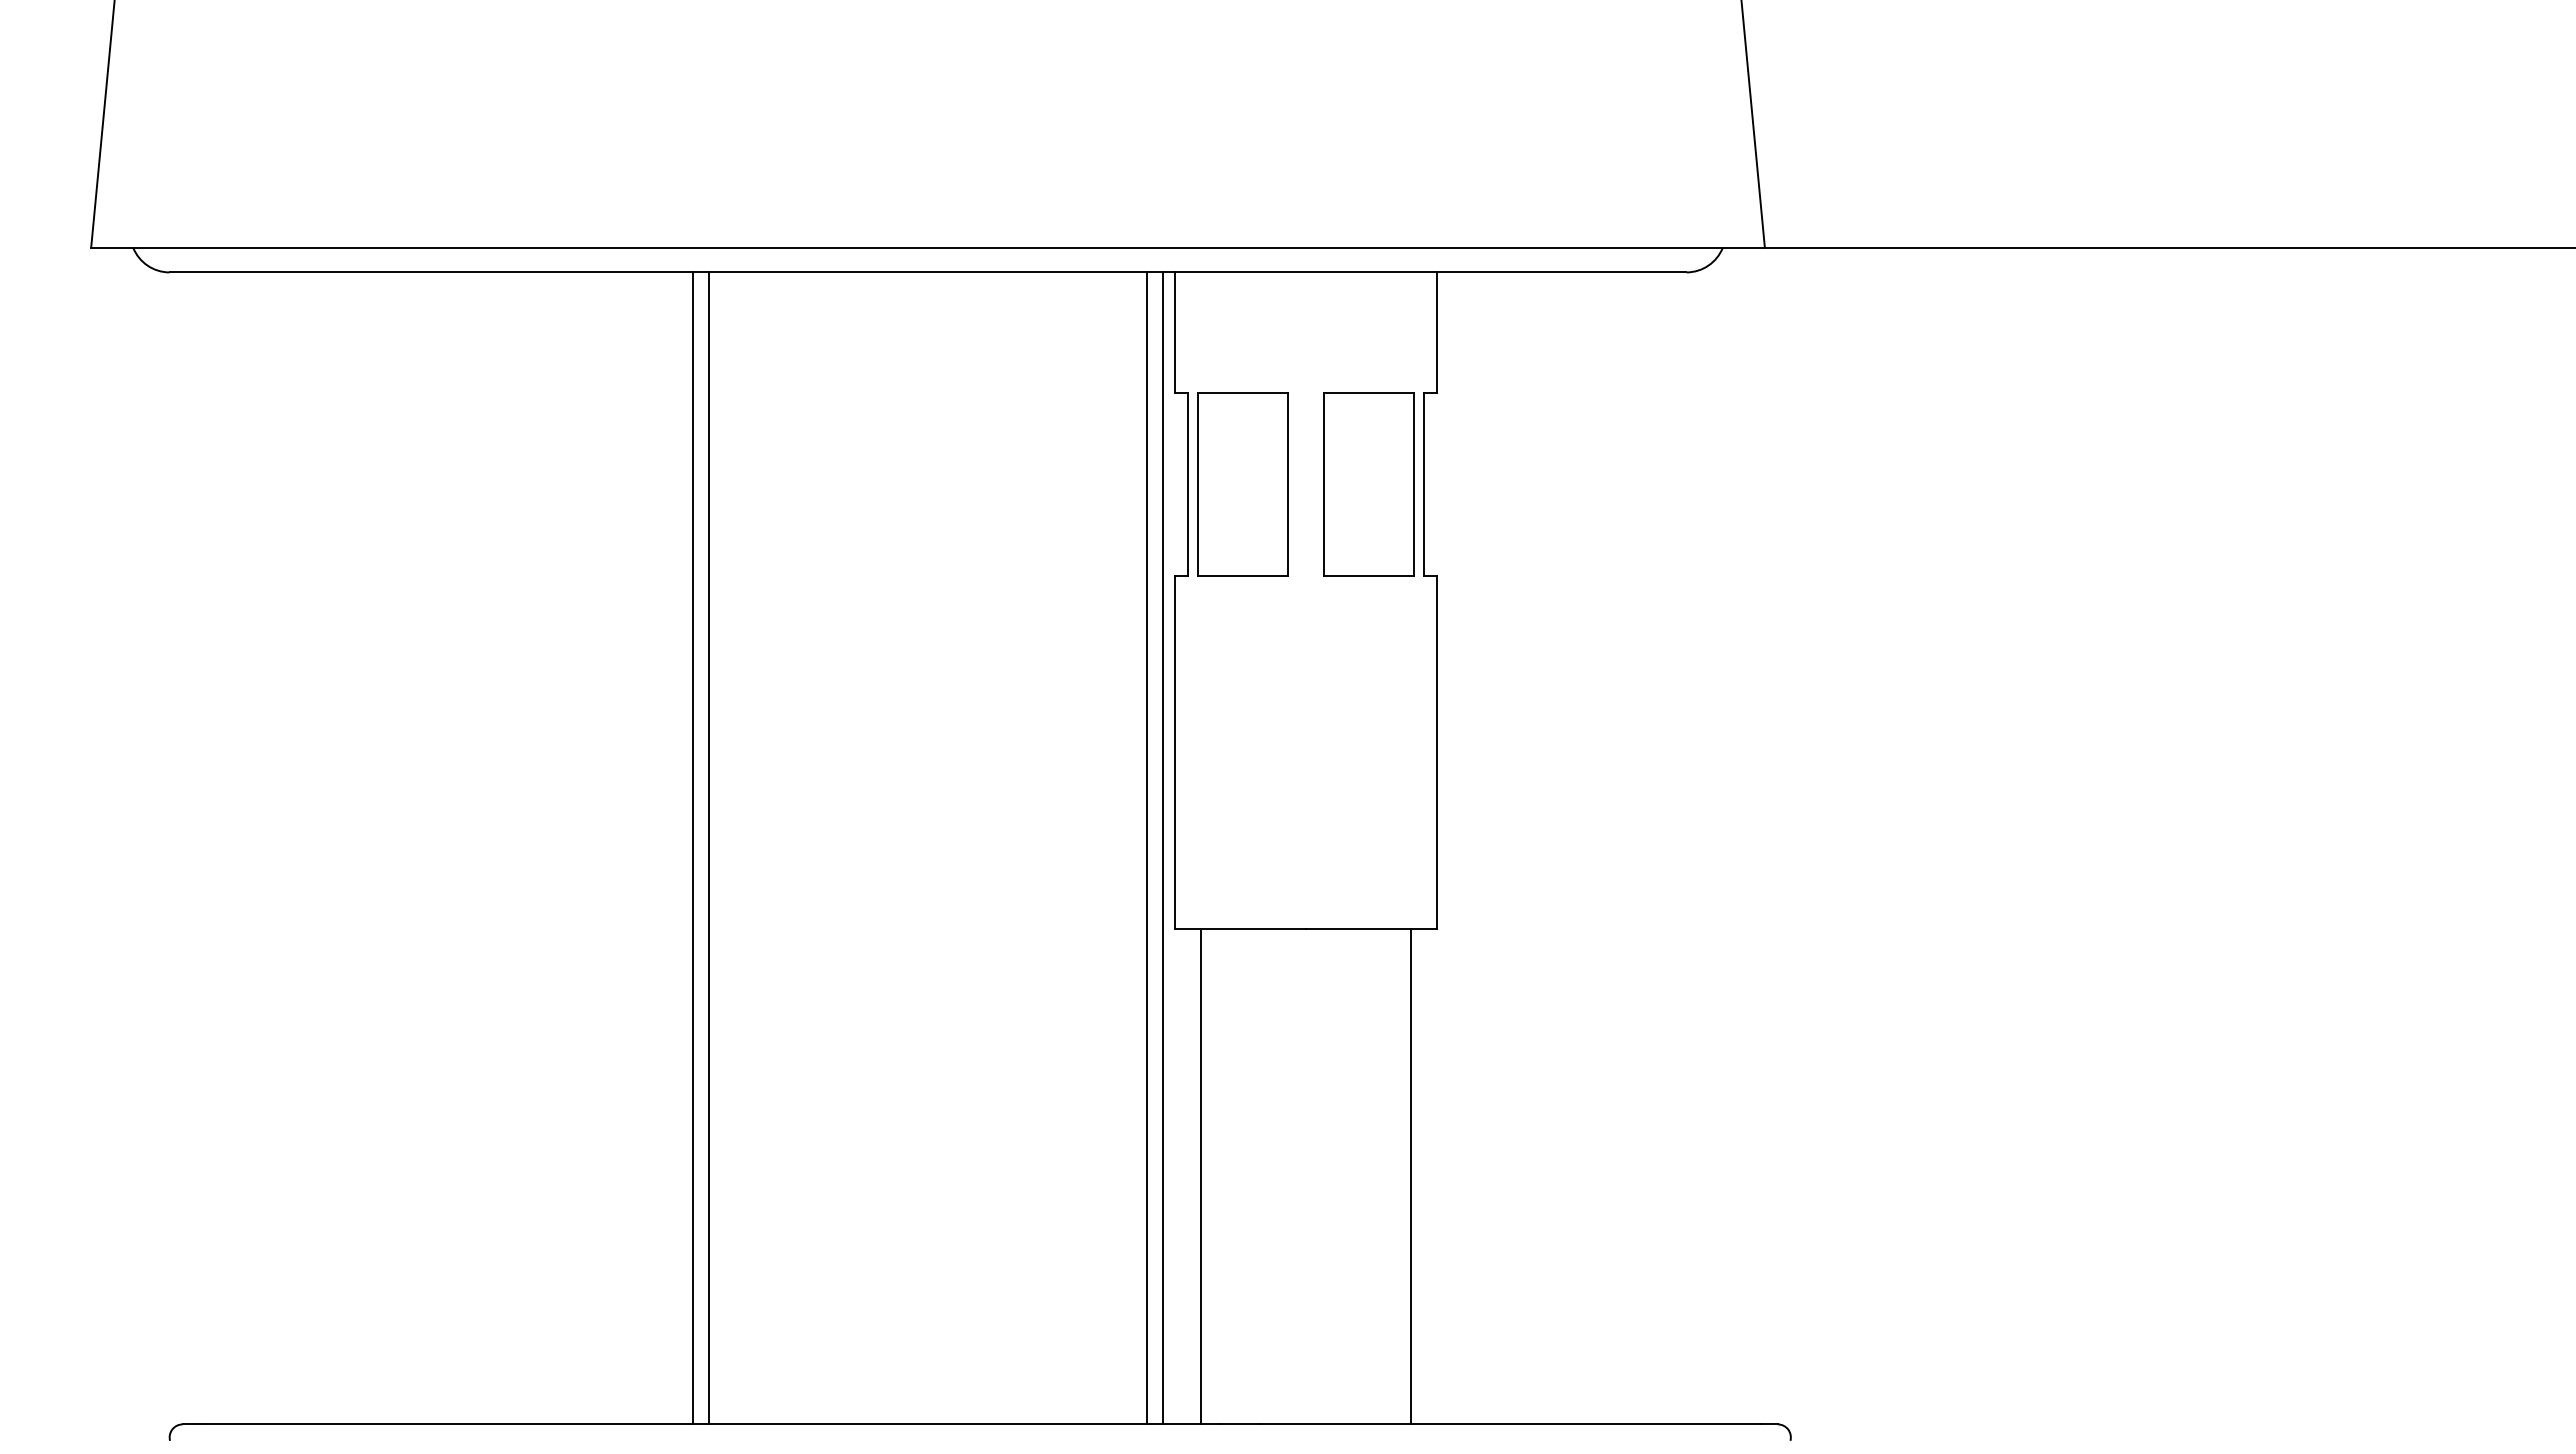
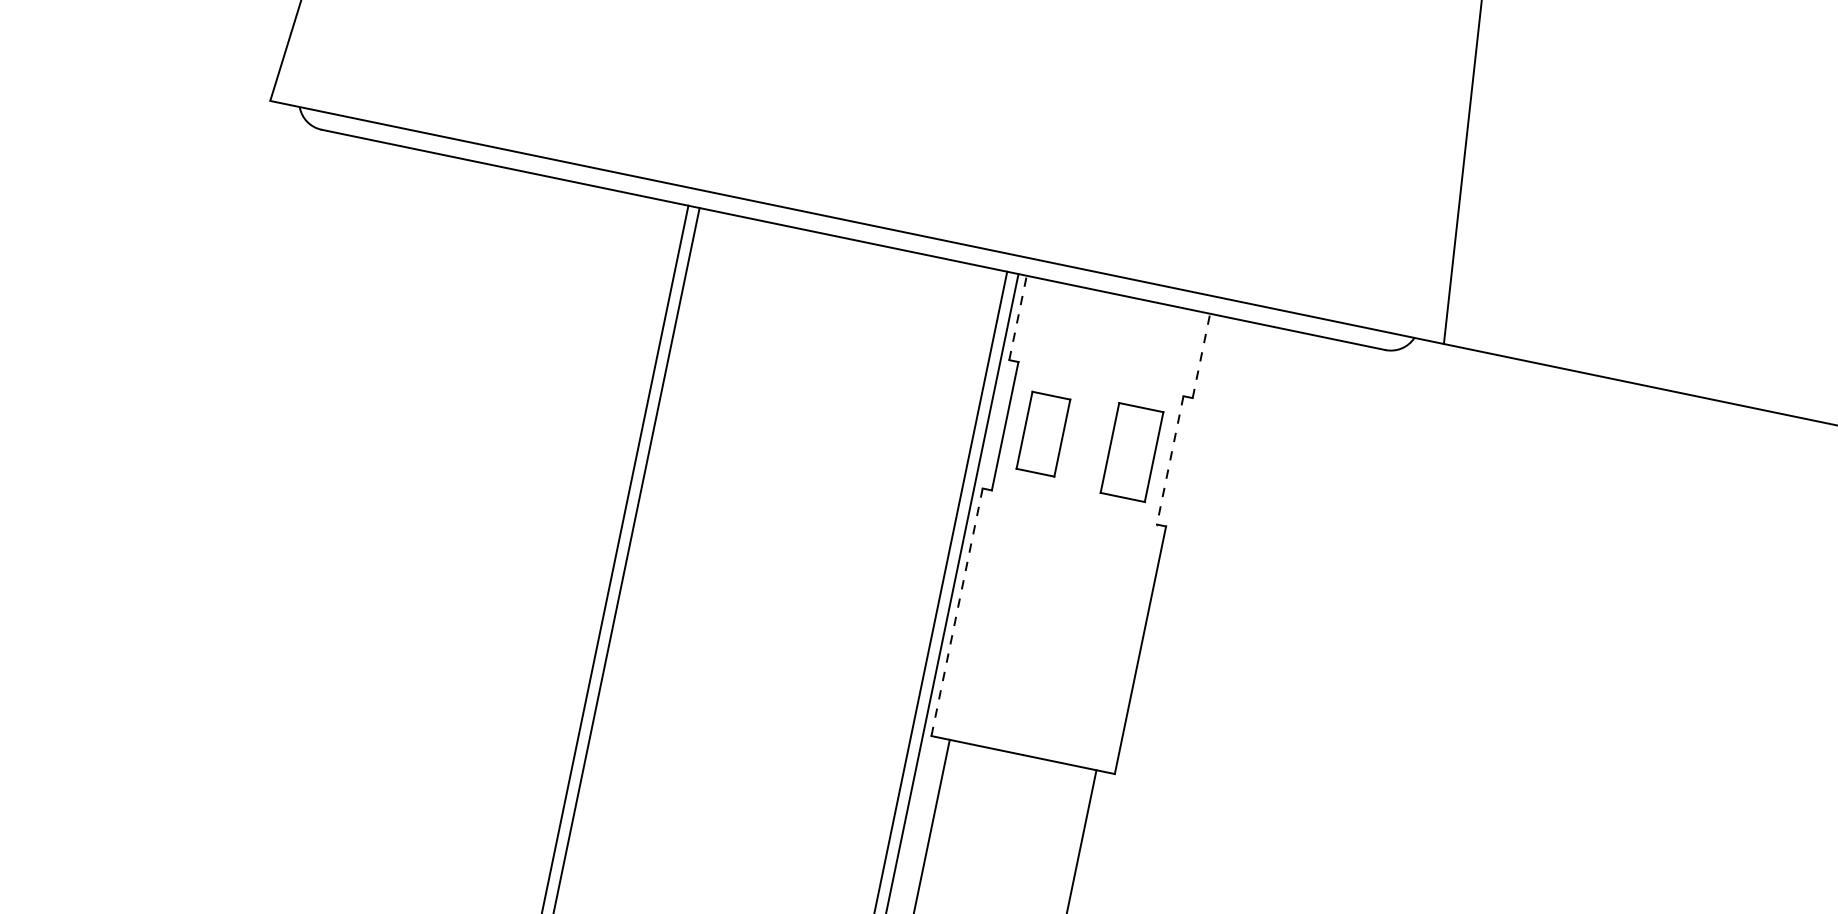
line: (1175, 332) -> (1018, 317), solid -> dashed
line: (1436, 332) -> (1201, 355), solid -> dashed
part: (1242, 484) -> (1043, 434), size x0.6
part: (1368, 484) -> (1131, 452), size x0.7
line: (1423, 484) -> (1170, 460), solid -> dashed
line: (1175, 752) -> (957, 612), solid -> dashed

